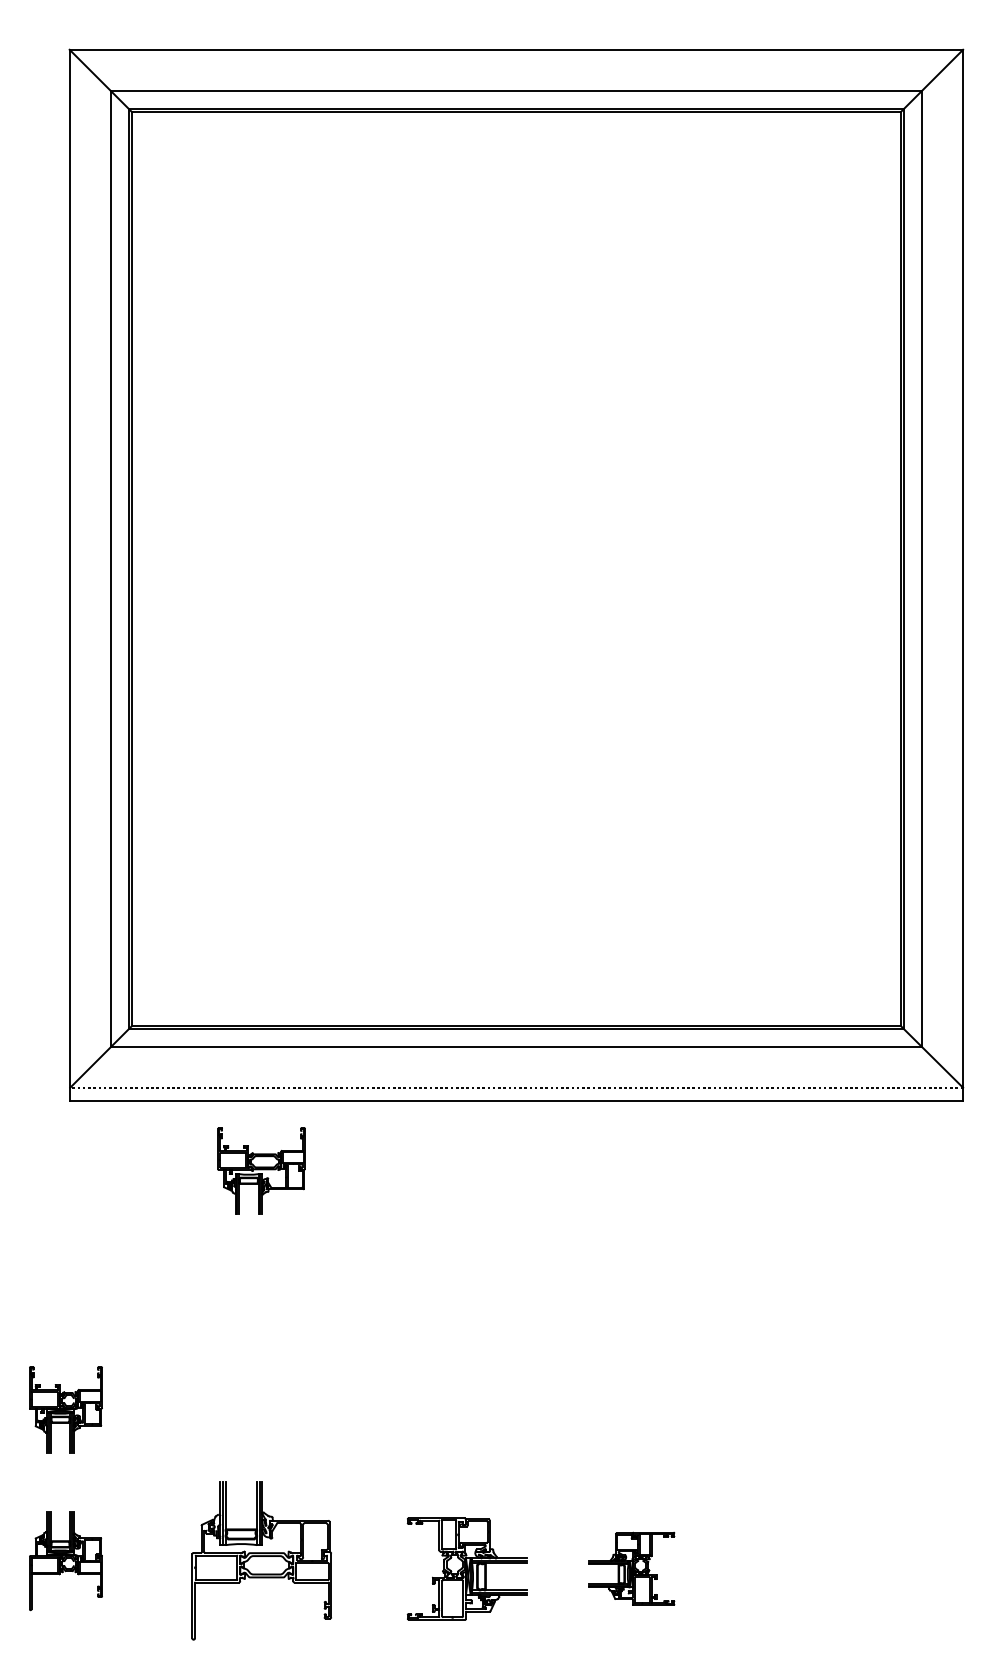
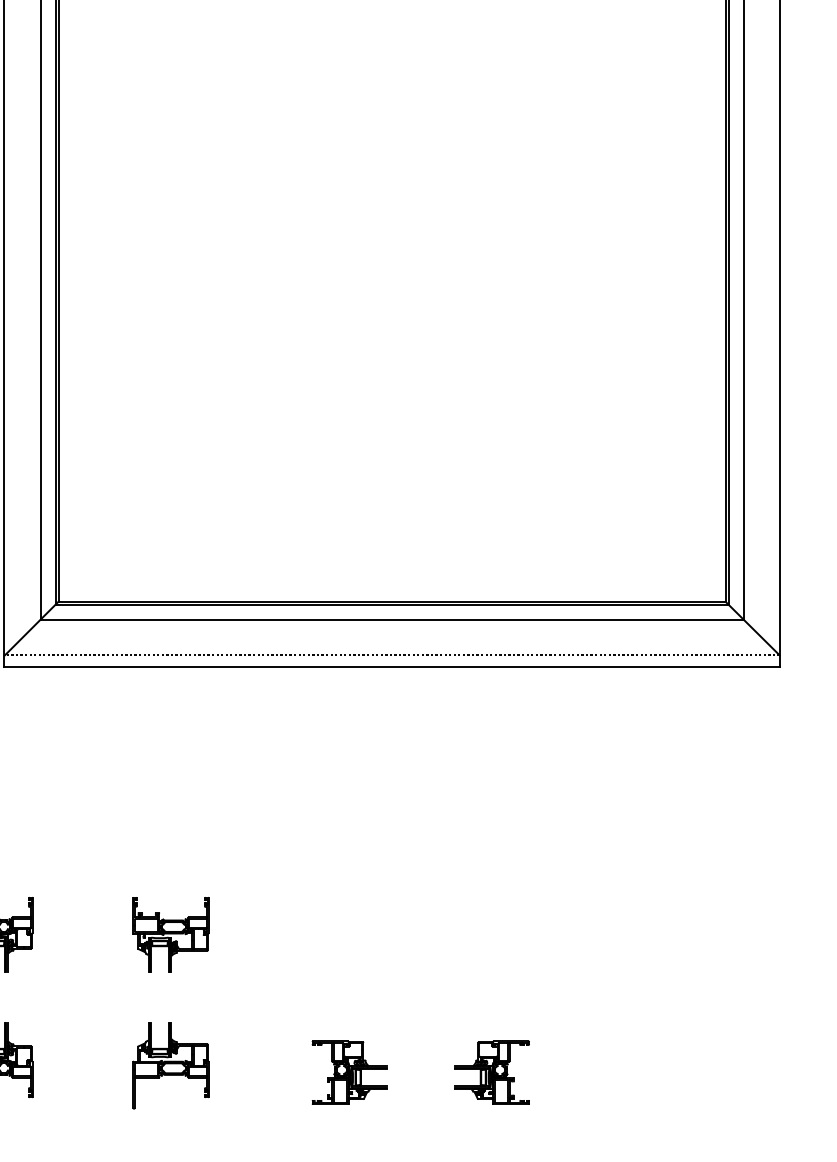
part: (261, 1170) -> (170, 934), moved
part: (261, 1560) -> (170, 1065), size x0.62
part: (467, 1568) -> (349, 1072), size x0.71

